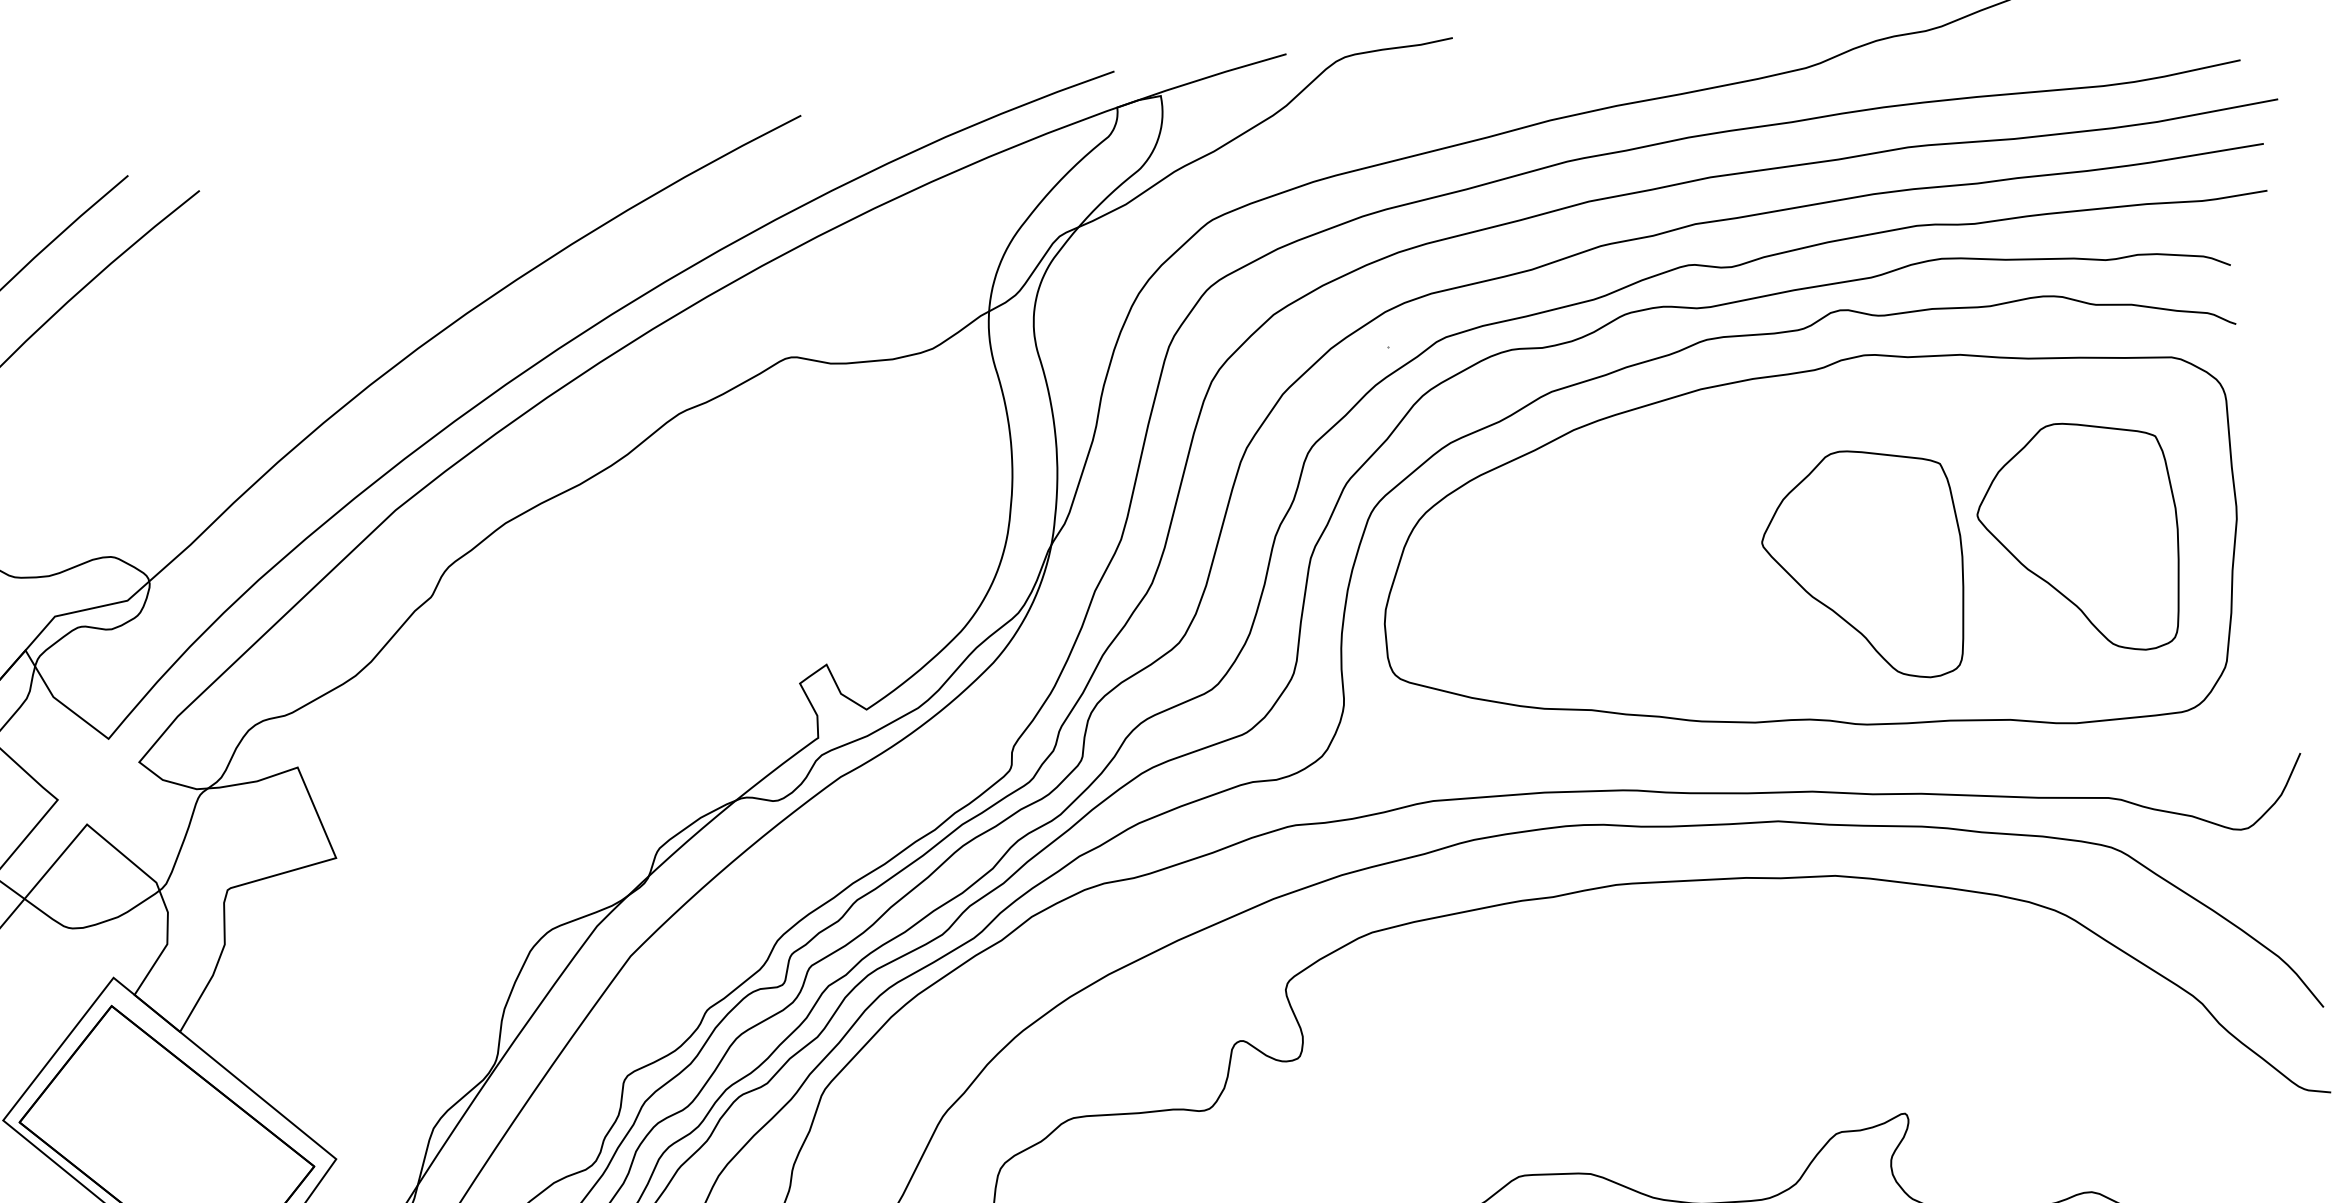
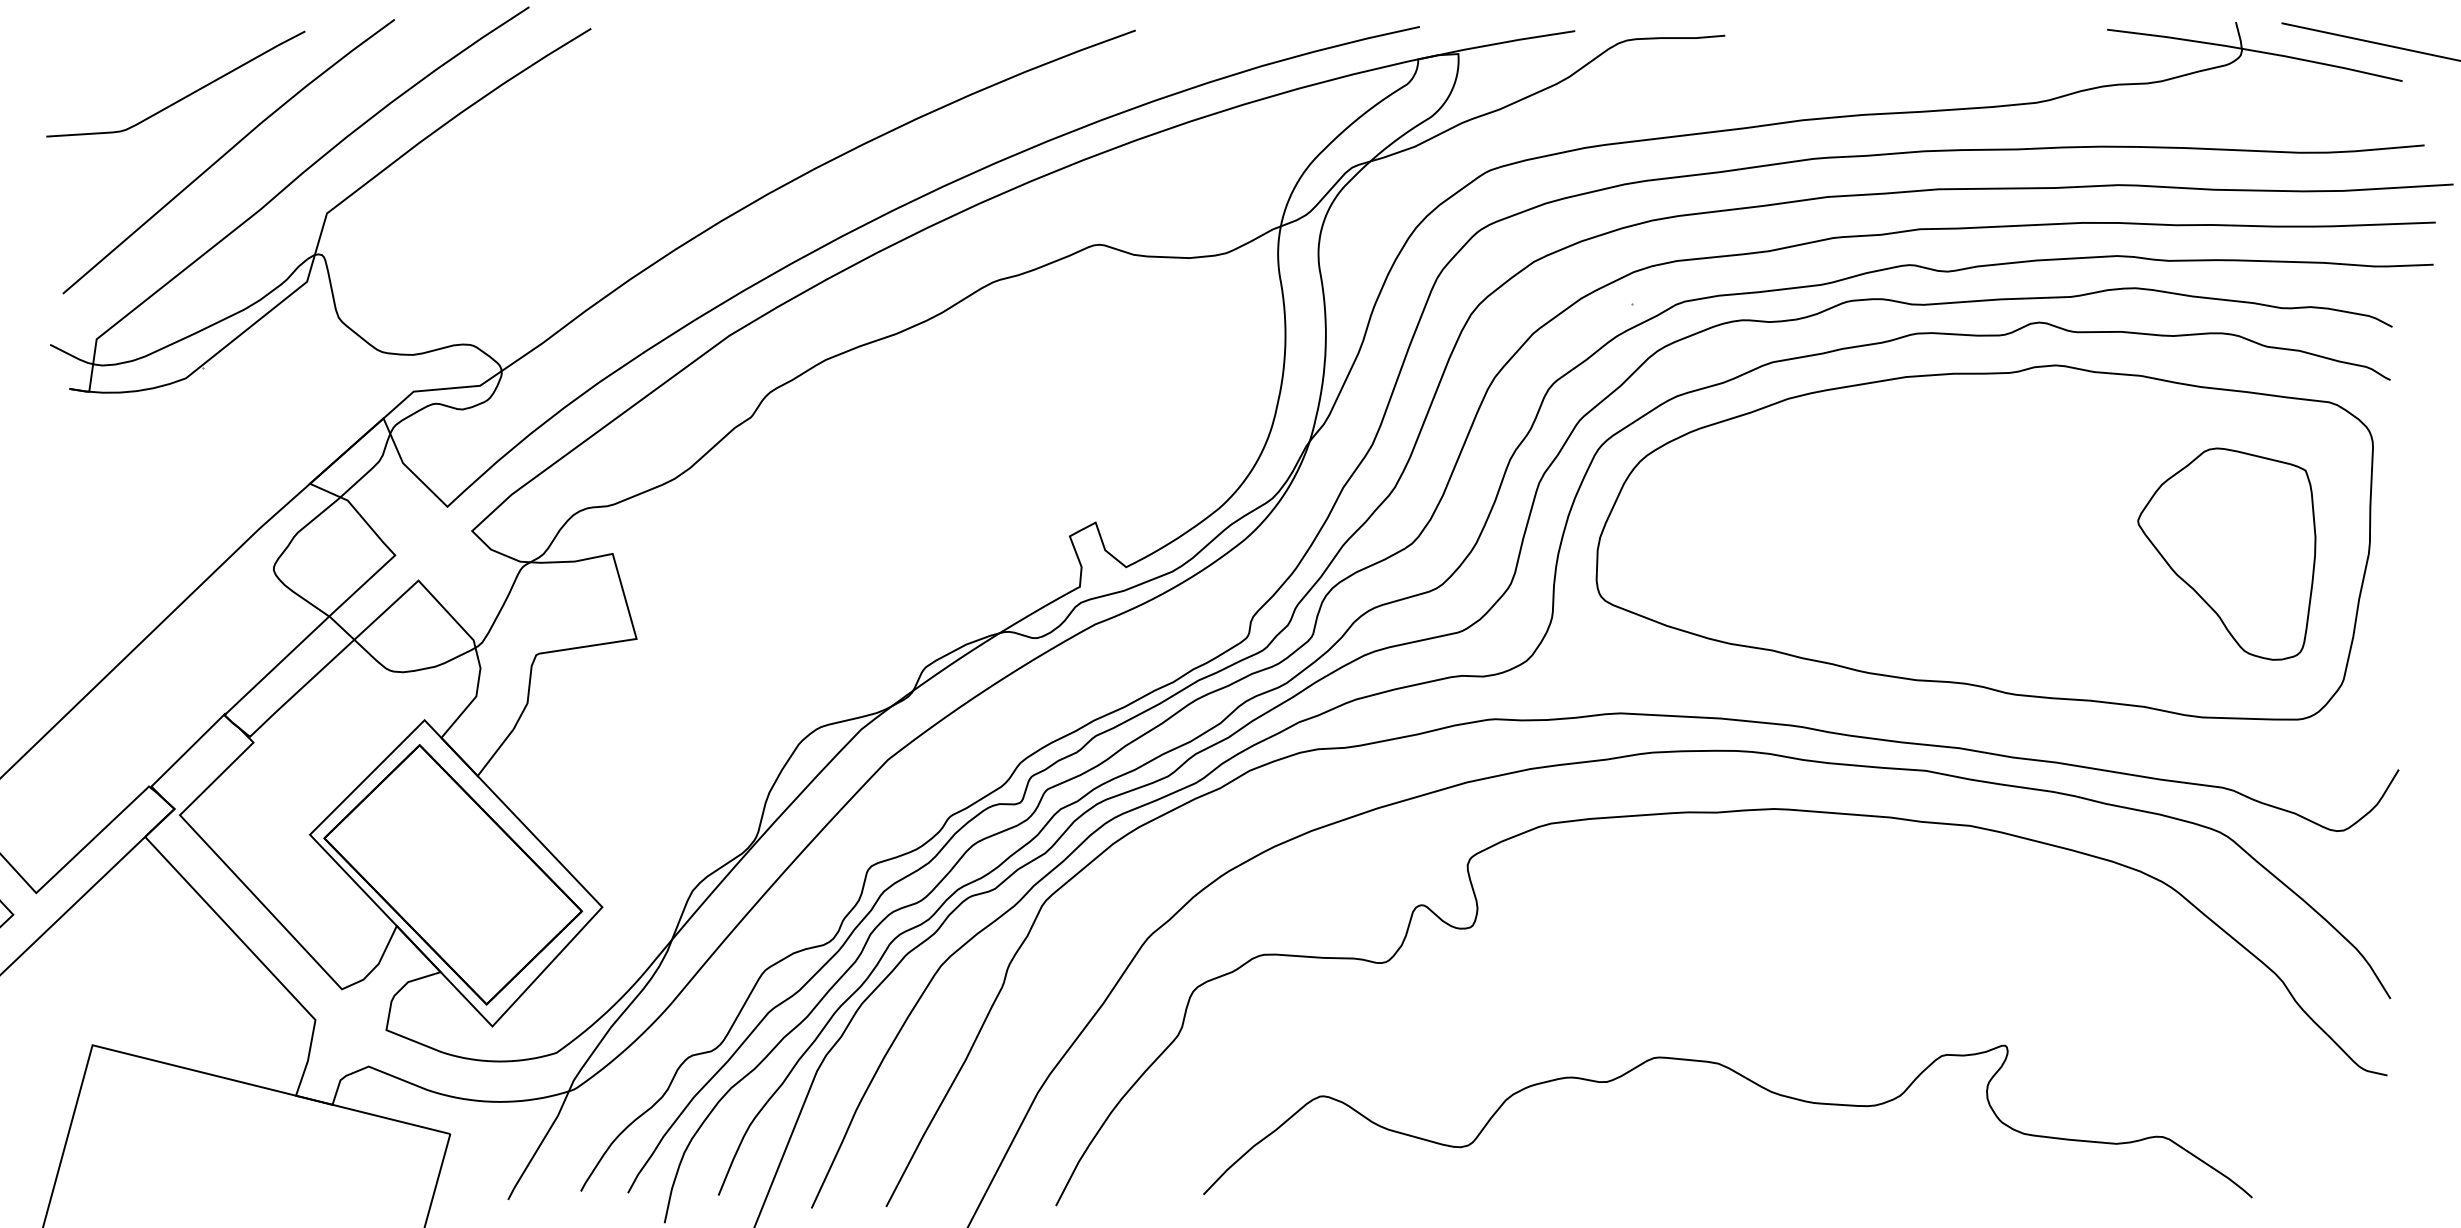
part: (1864, 566) -> (2031, 553), removed

